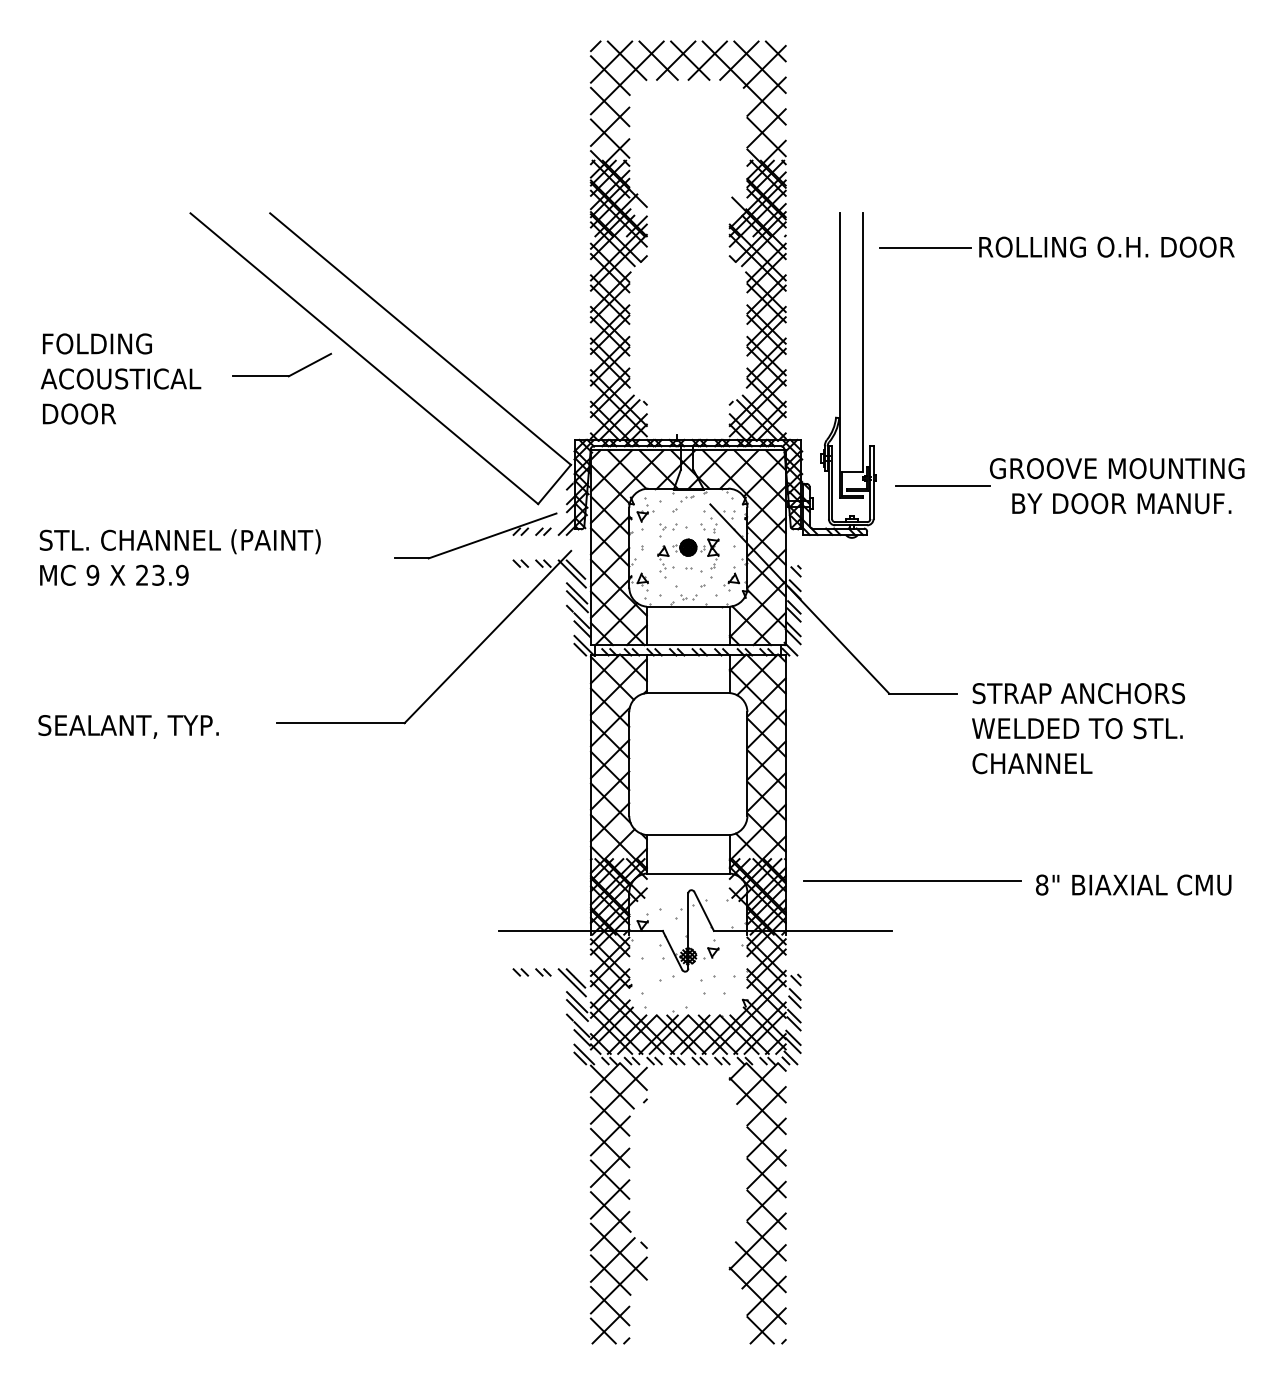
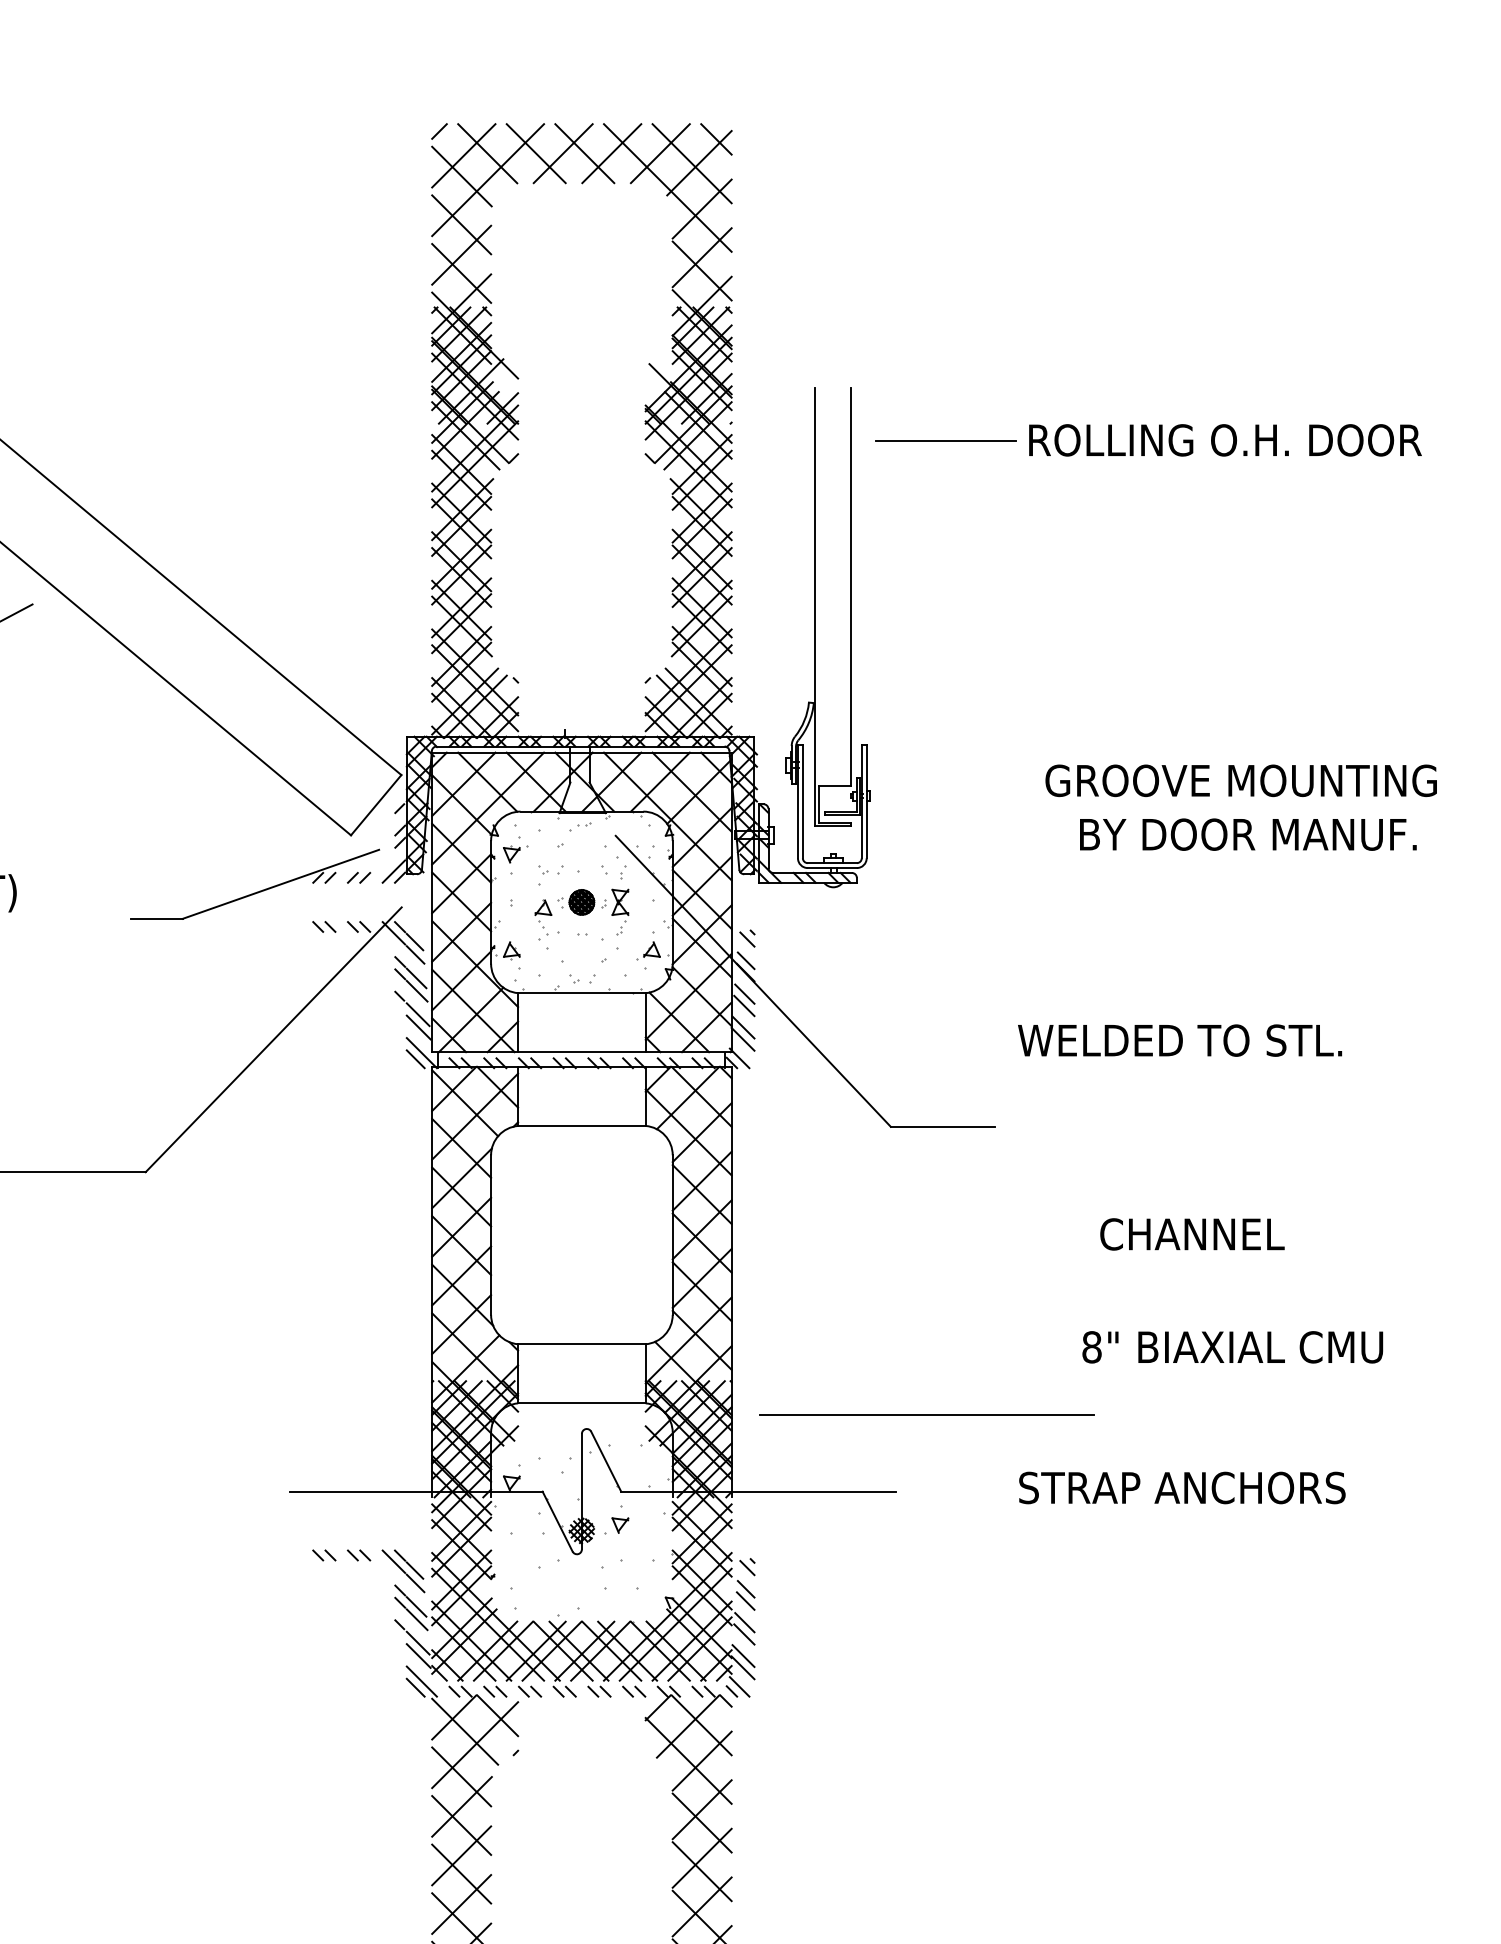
line: (942, 486) -> (972, 808), removed
text: (1078, 693) -> (1181, 1487), moved
text: (1077, 728) -> (1180, 1040), moved
text: (1032, 763) -> (1192, 1234), moved
text: (1133, 884) -> (1232, 1346), moved

